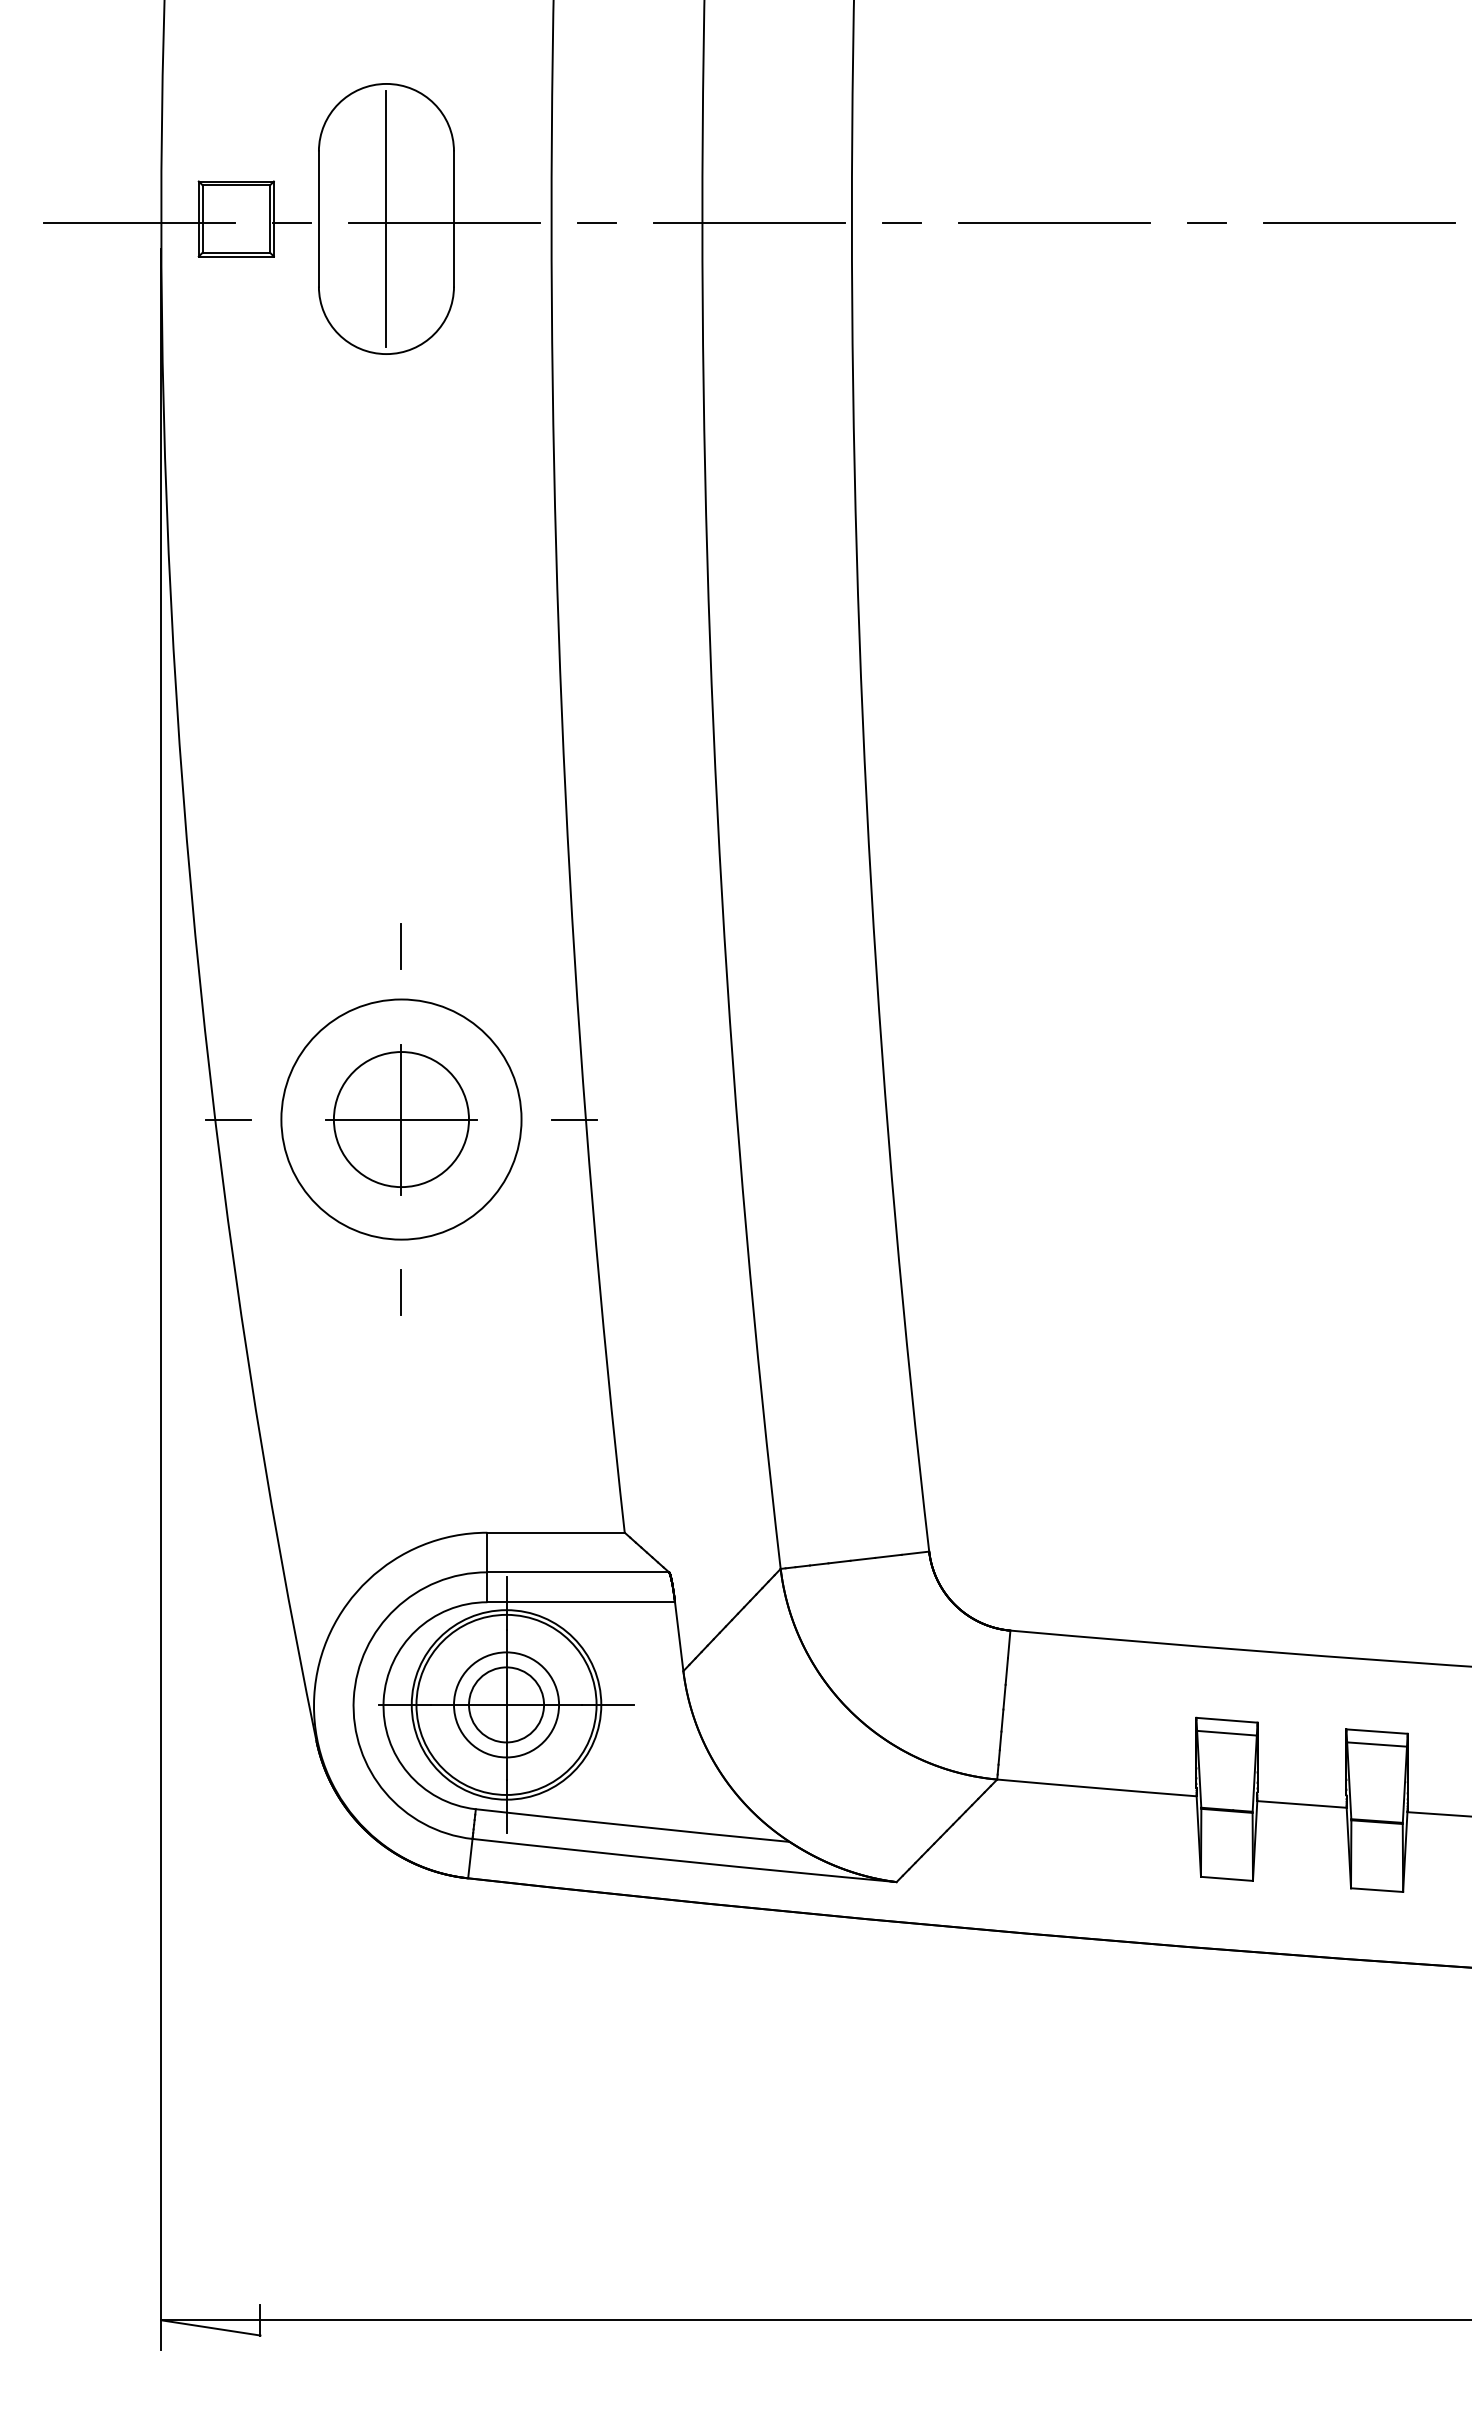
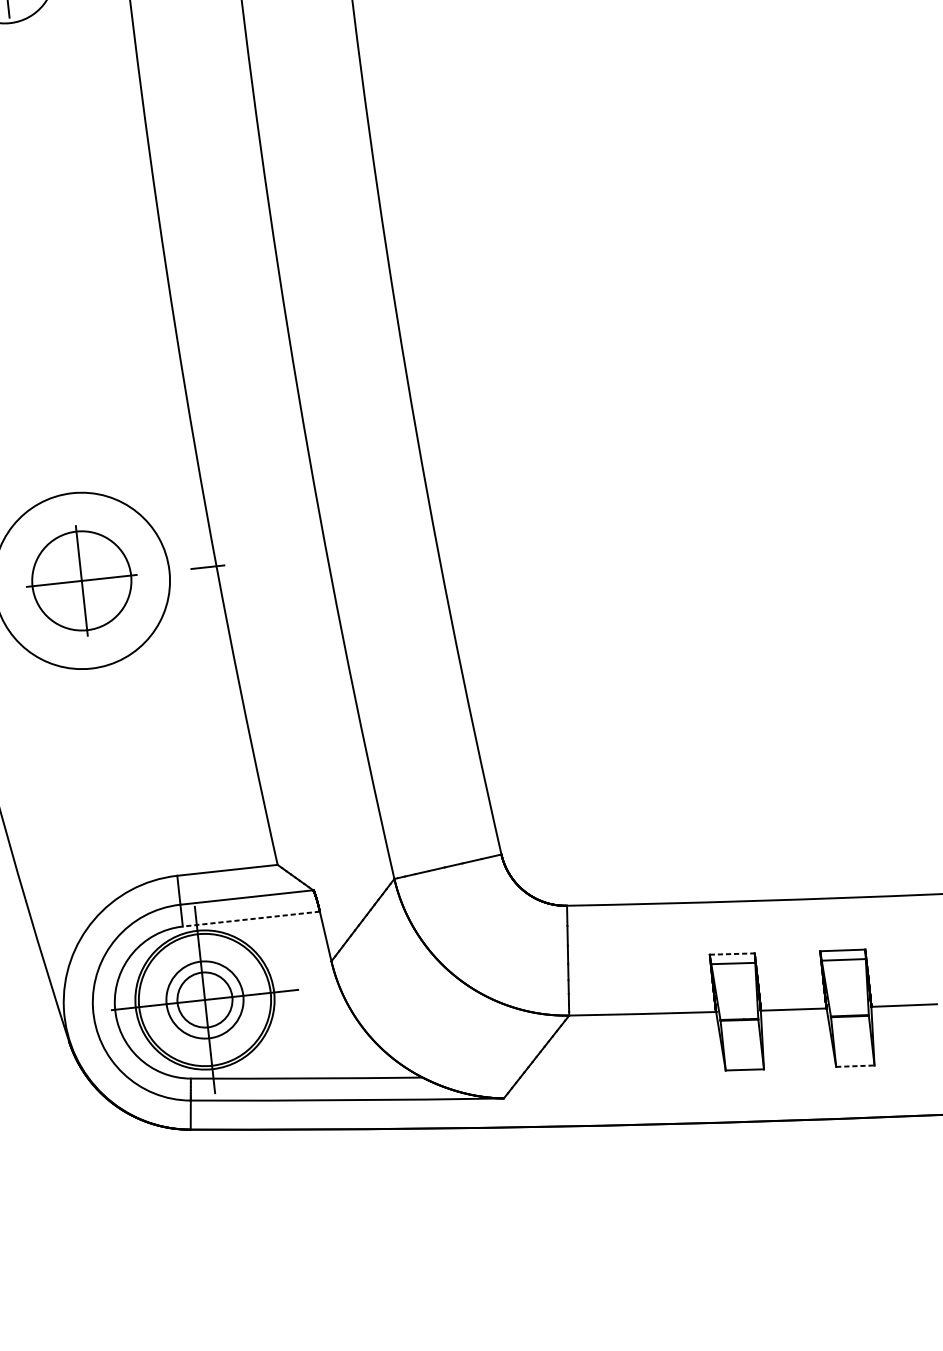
line: (400, 946) -> (67, 454), removed
line: (400, 1292) -> (94, 707), removed
line: (581, 1602) -> (251, 919), solid -> dashed
line: (1226, 1720) -> (731, 954), solid -> dashed
line: (1377, 1890) -> (855, 1066), solid -> dashed

